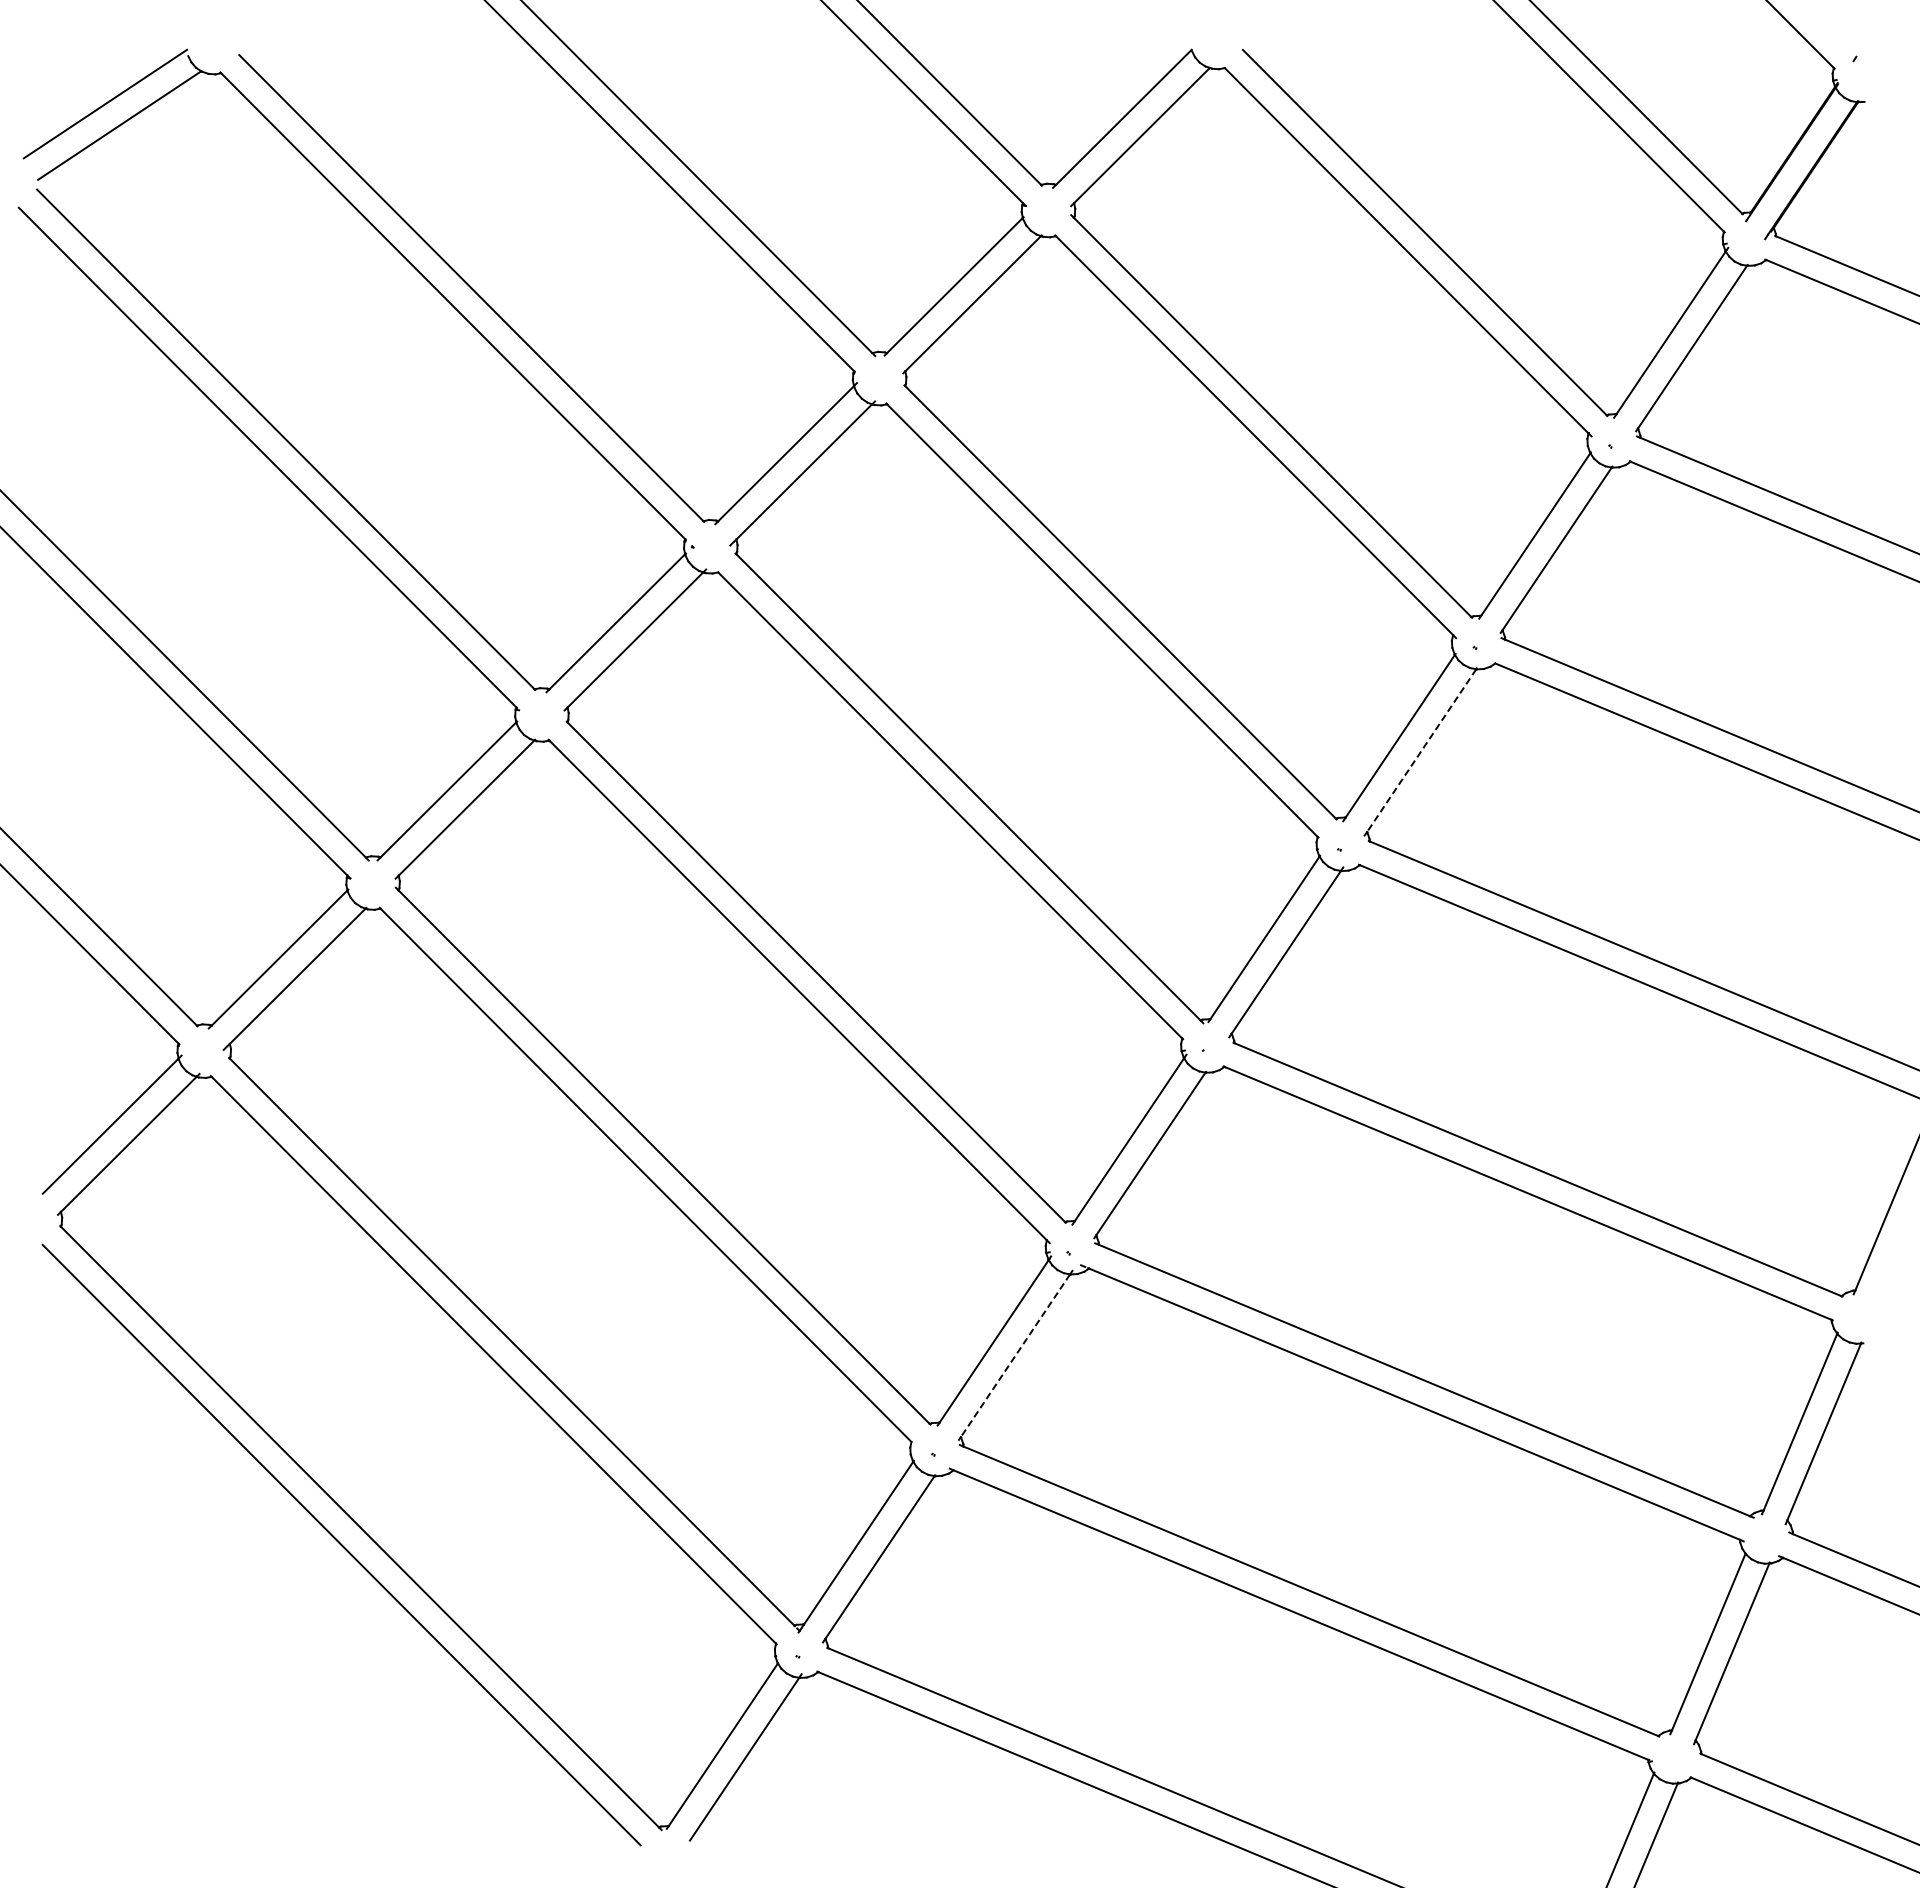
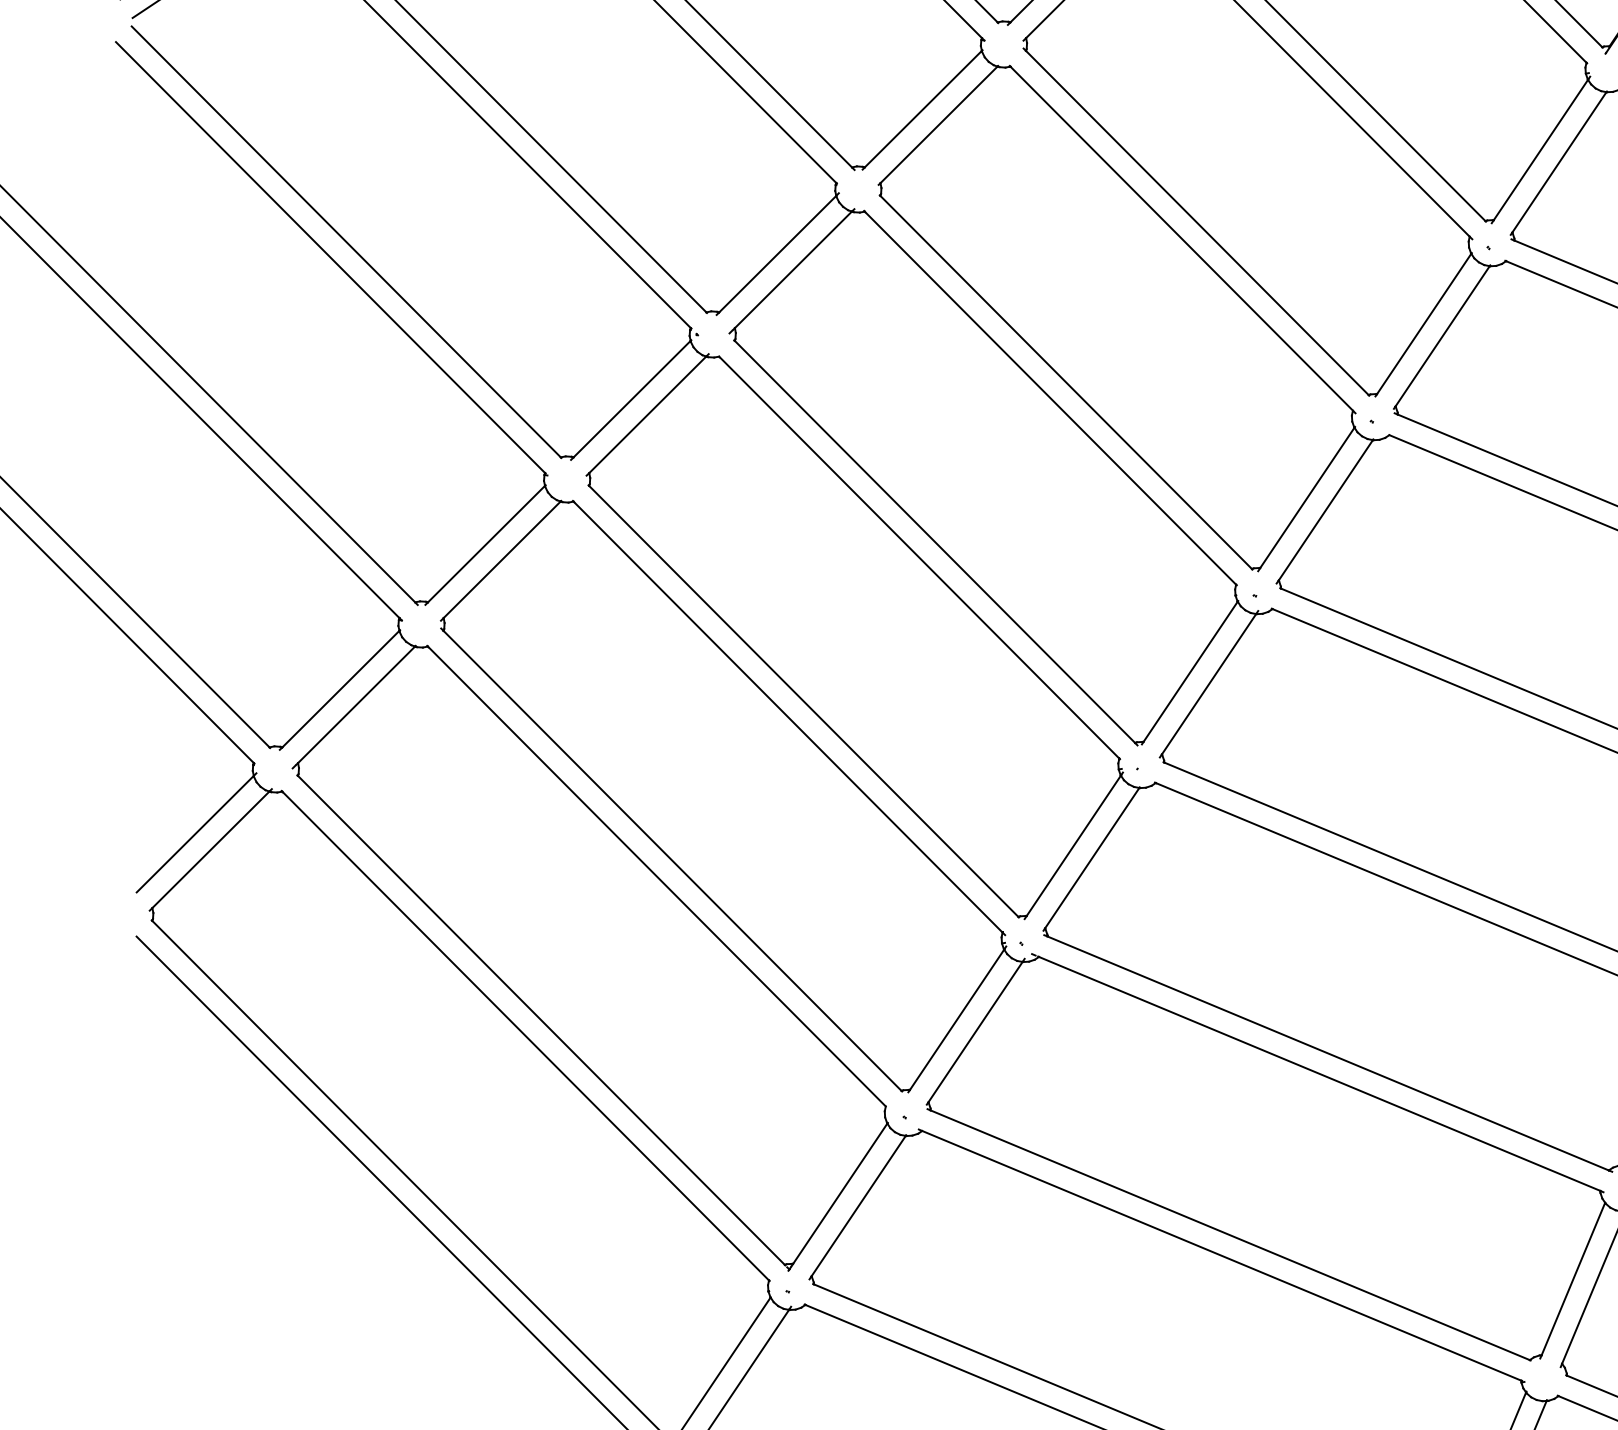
line: (1421, 750) -> (1325, 510), dashed -> solid
line: (1015, 1356) -> (975, 1032), dashed -> solid

